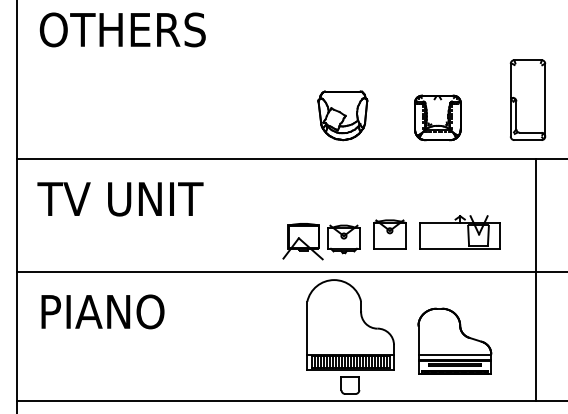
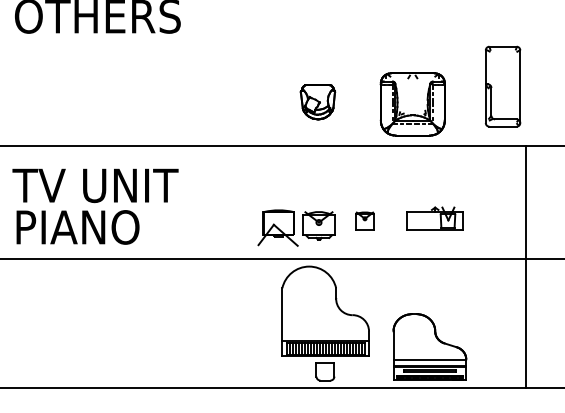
part: (342, 115) -> (317, 102), size x0.7
part: (437, 117) -> (412, 104), size x1.4
part: (459, 232) -> (434, 219), size x0.7
part: (389, 234) -> (364, 221), size x0.6
line: (536, 280) -> (526, 267), moved
text: (102, 311) -> (77, 227), moved
part: (454, 340) -> (429, 346), moved

